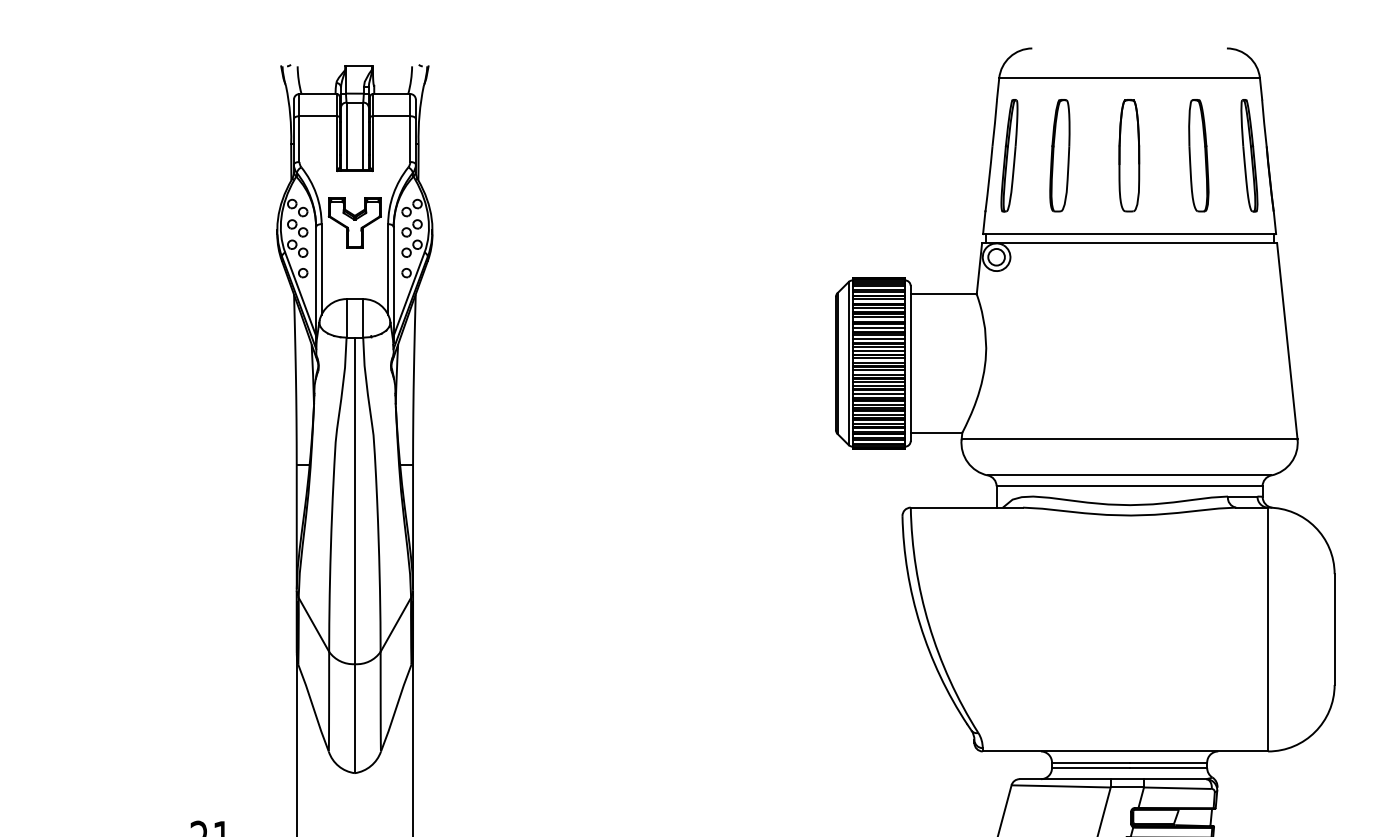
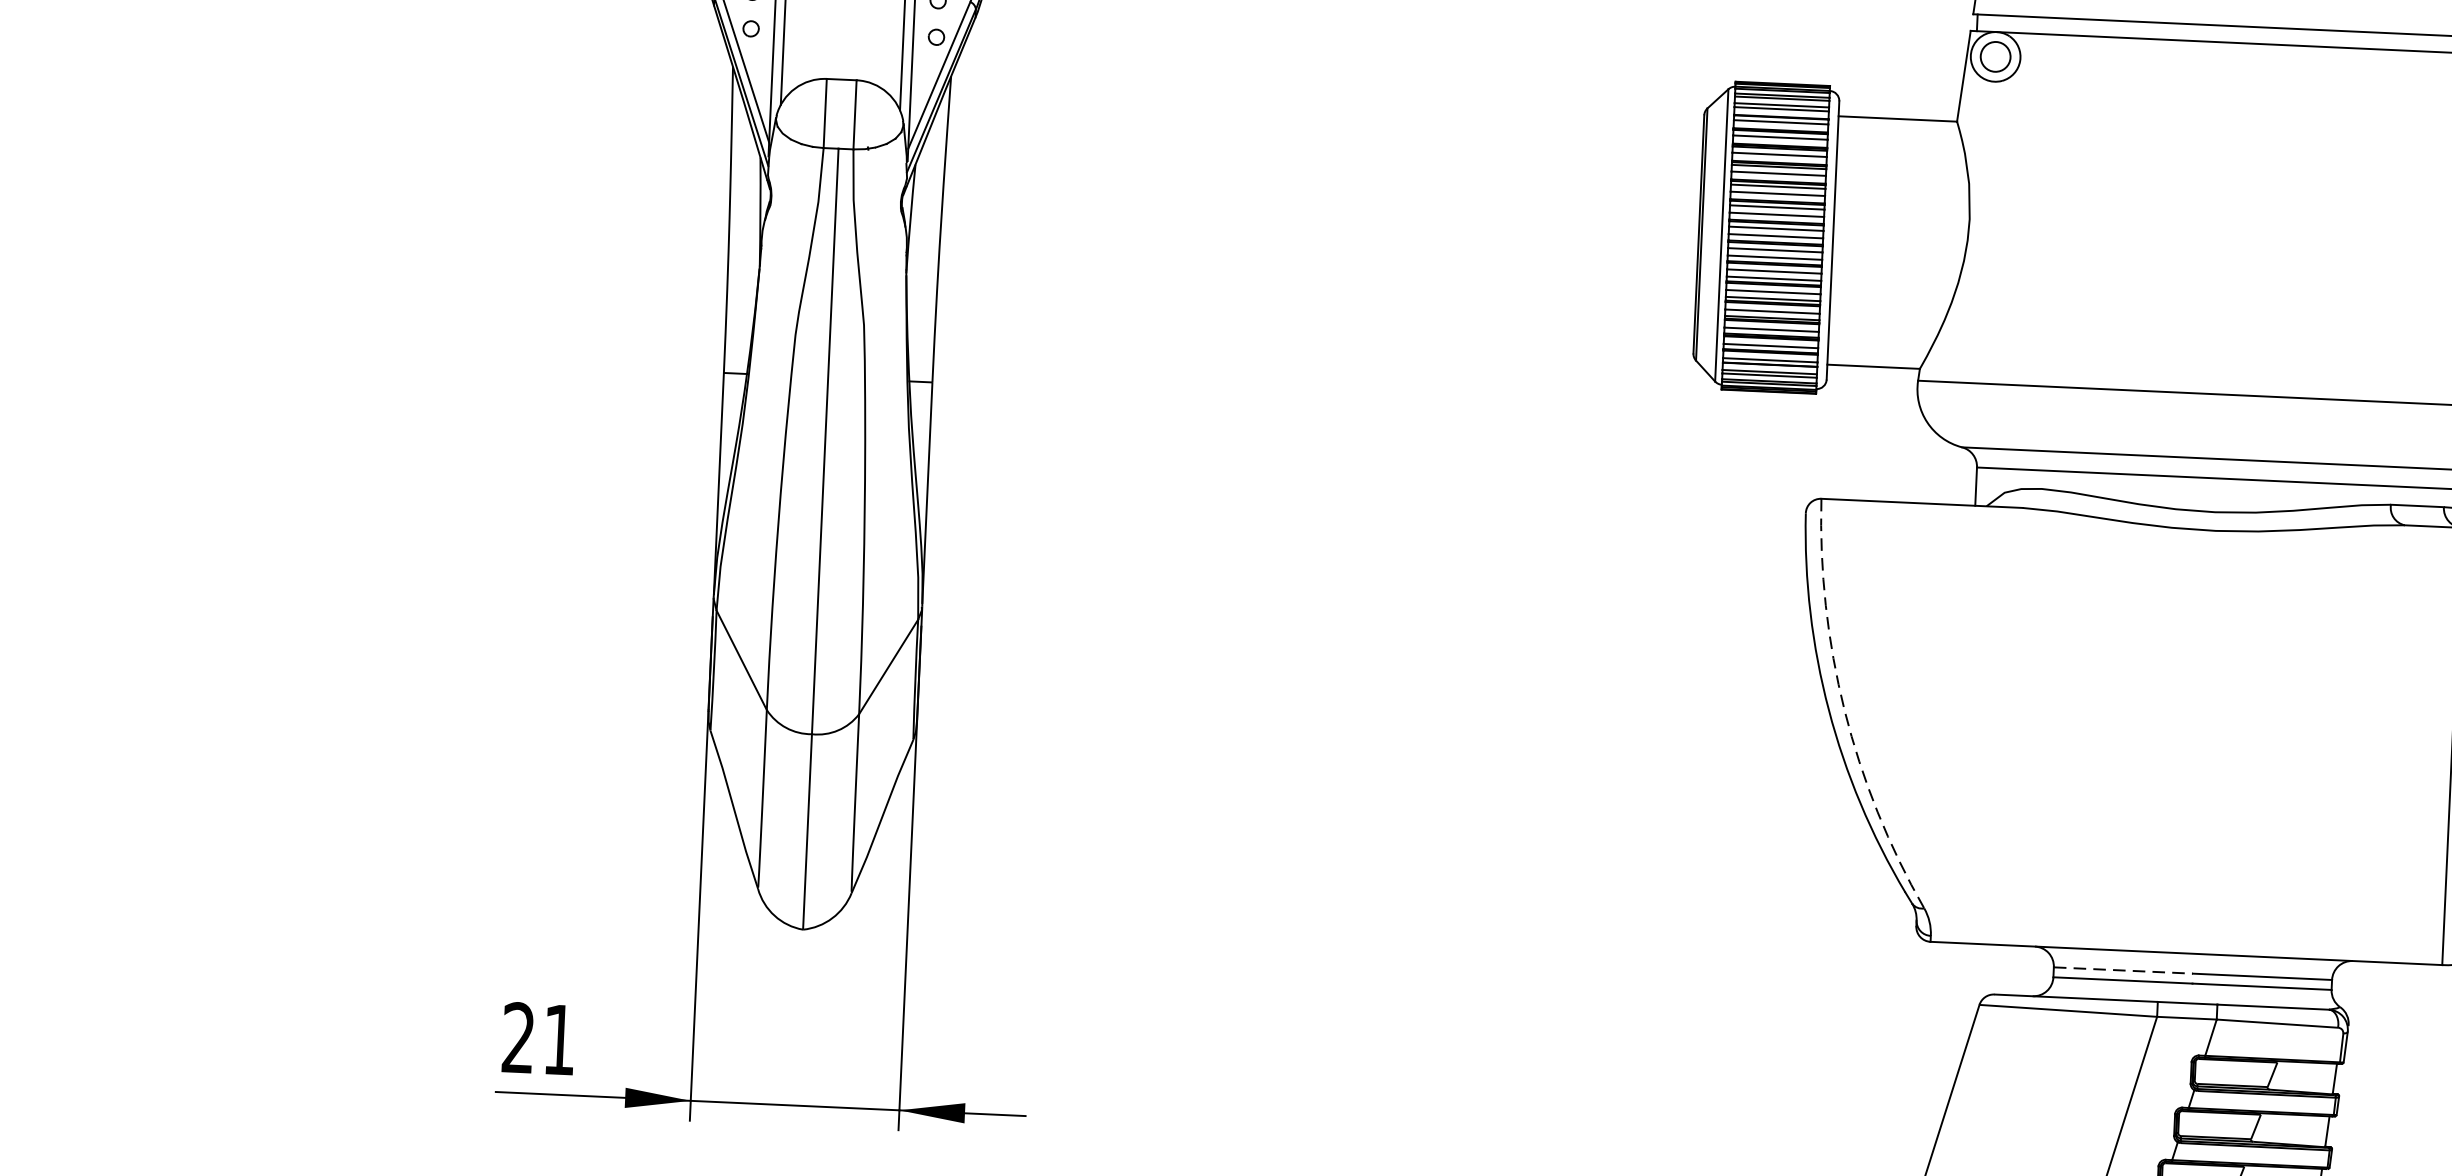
arc: (929, 624) -> (1845, 709), solid -> dashed
line: (1090, 762) -> (2122, 970), solid -> dashed

